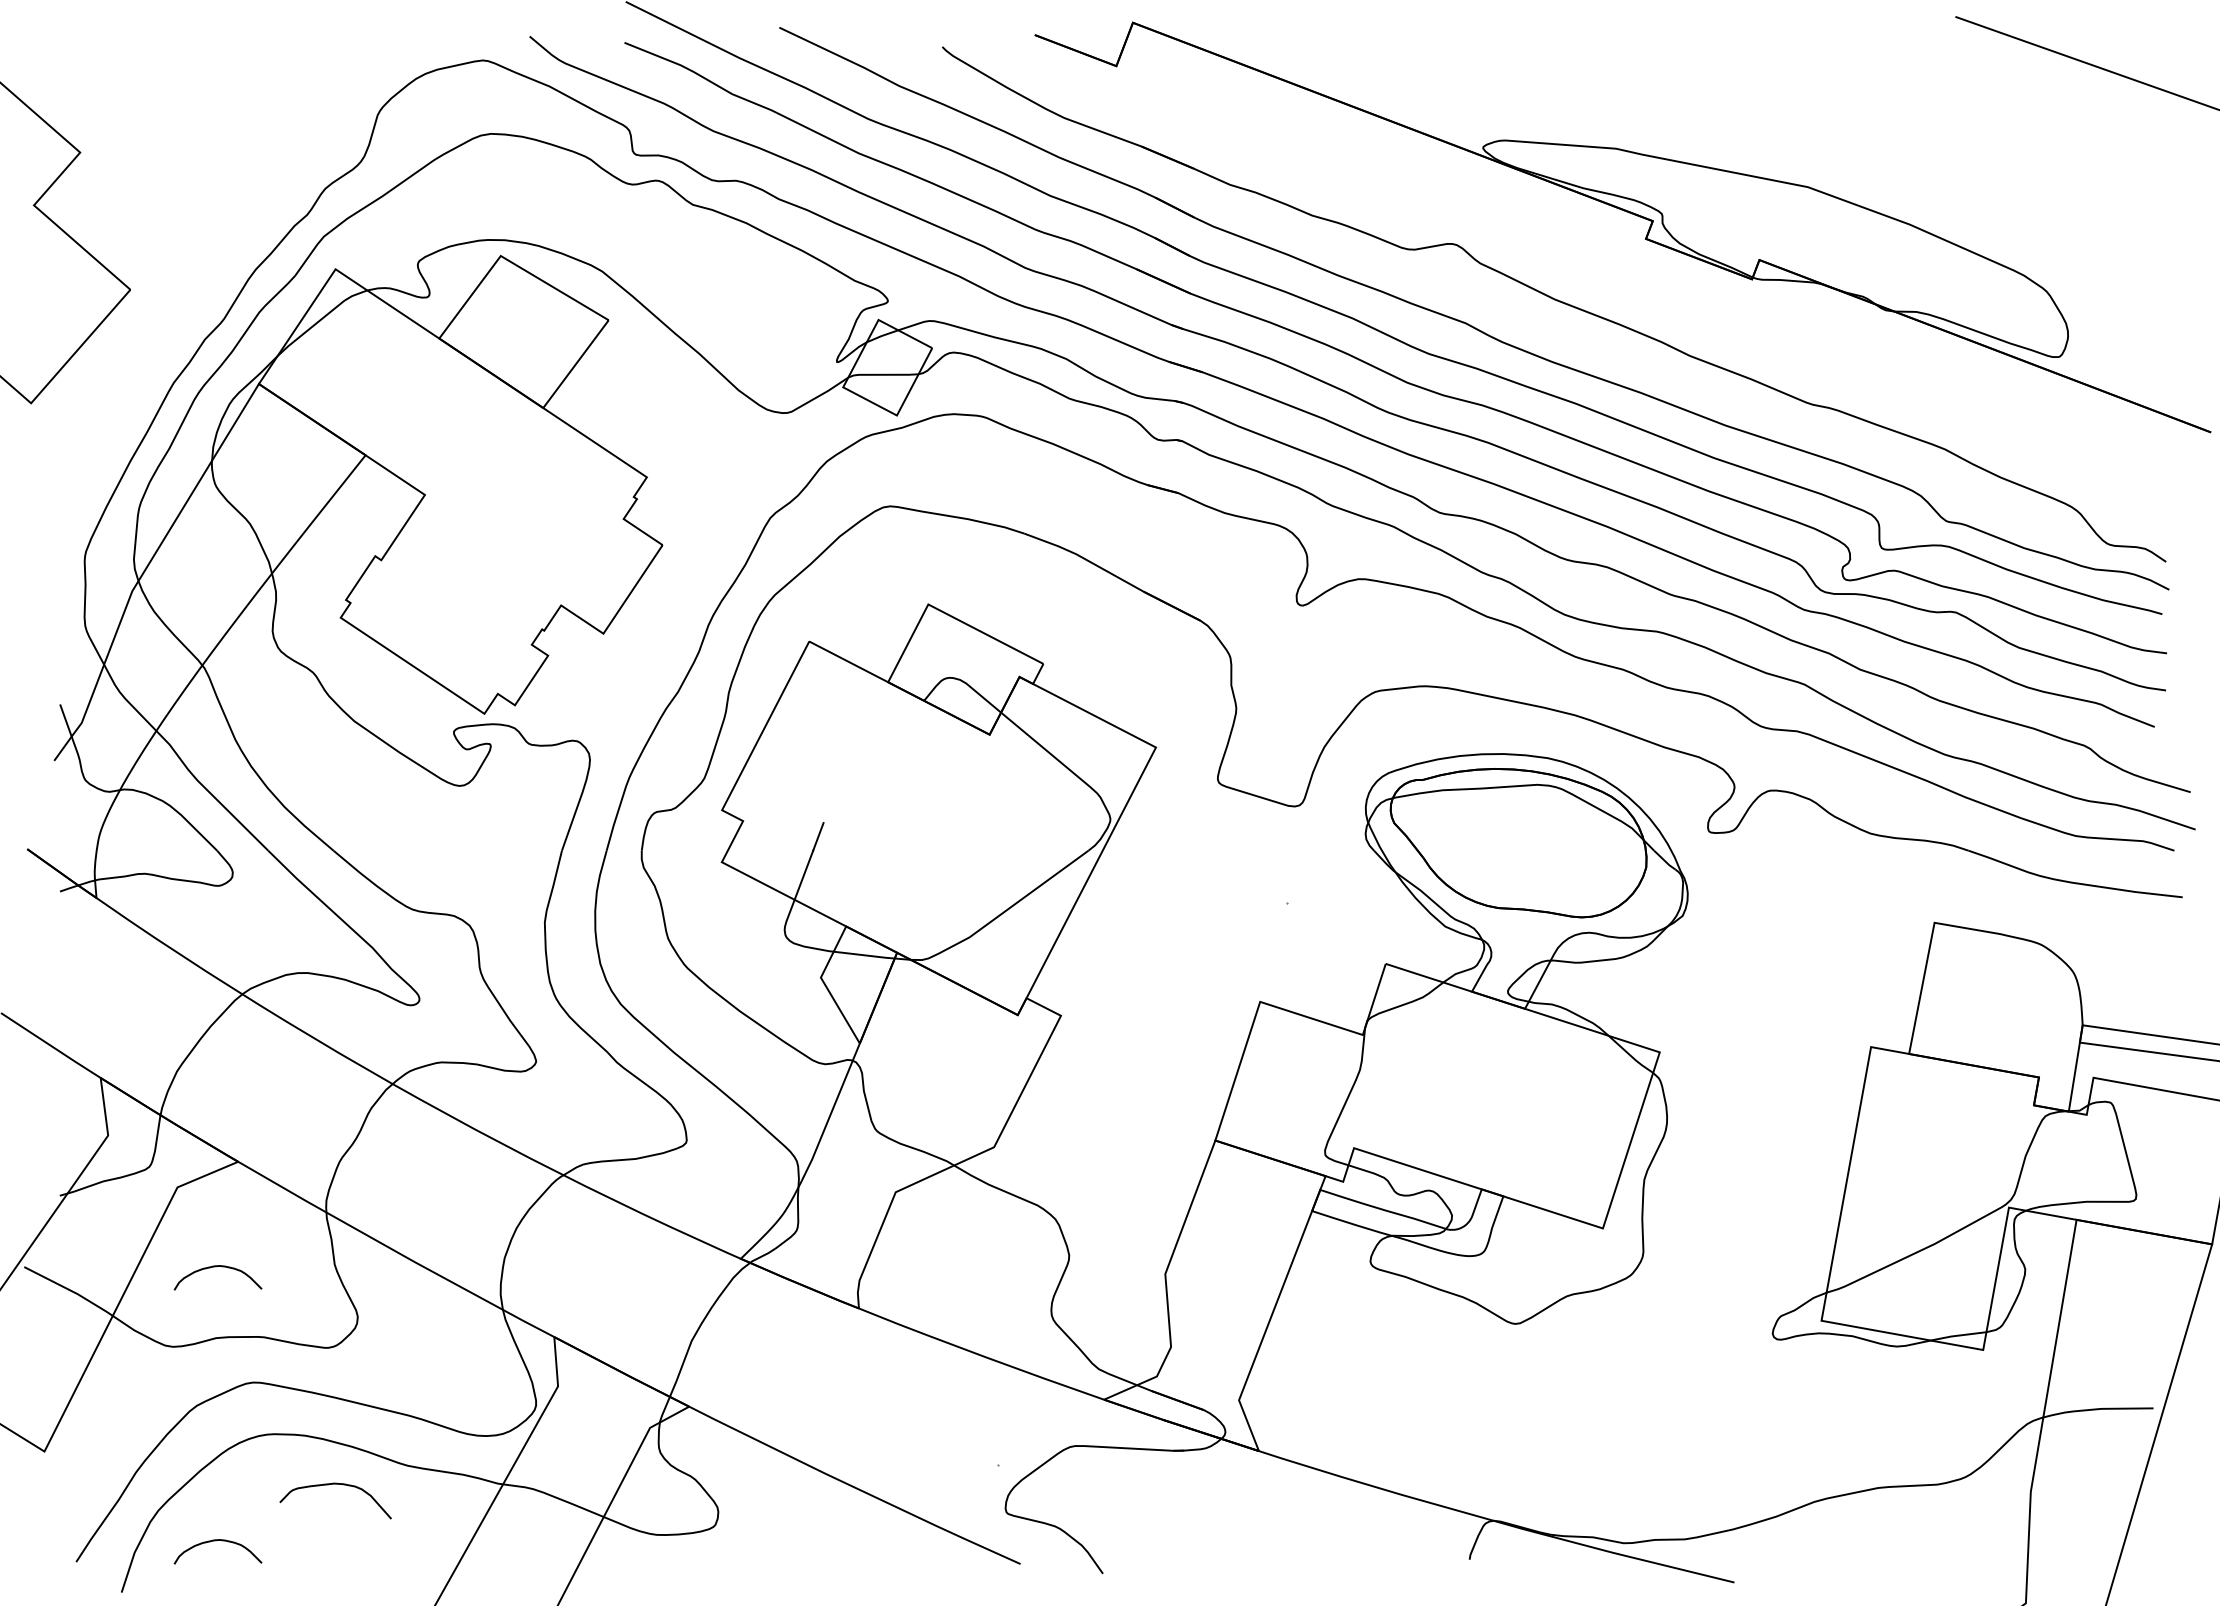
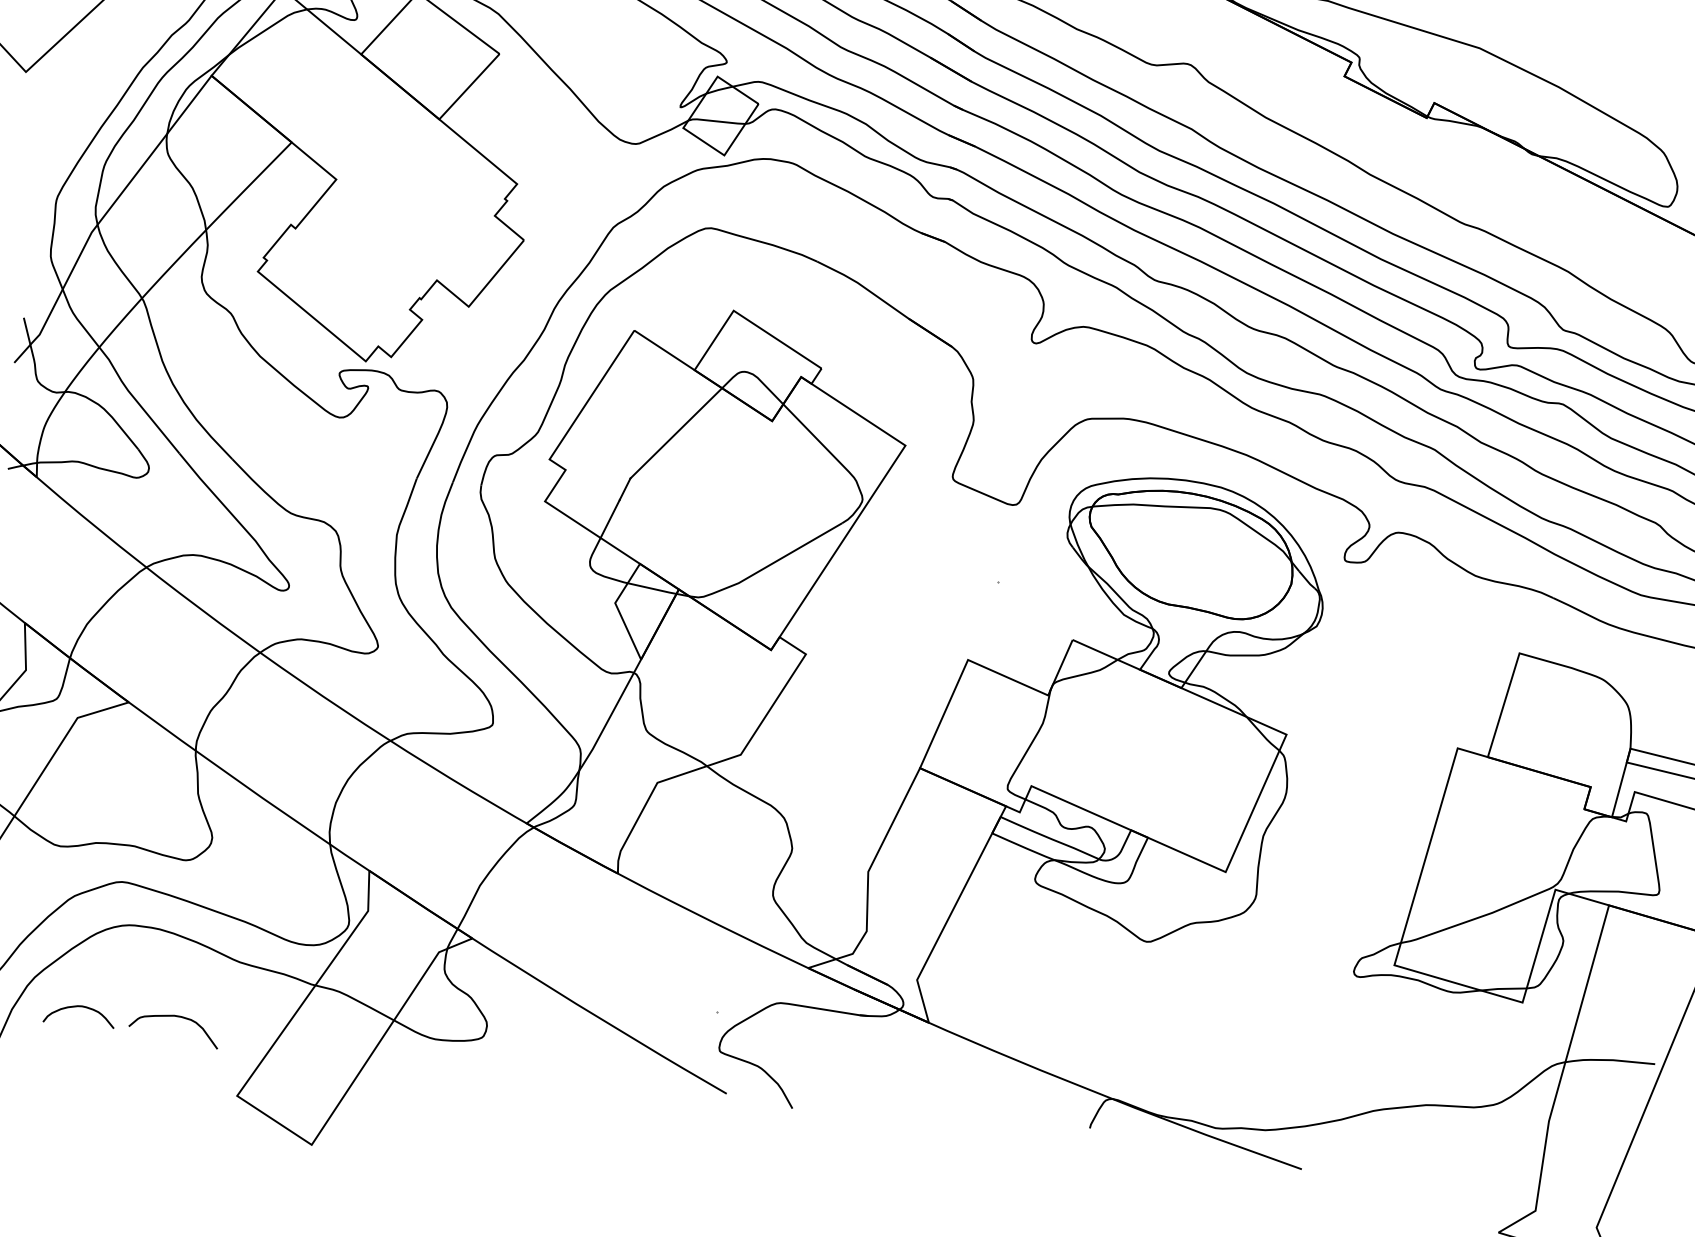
line: (873, 761) -> (676, 432), added
curve: (216, 1267) -> (102, 785), removed
curve: (335, 1484) -> (175, 1016), moved

